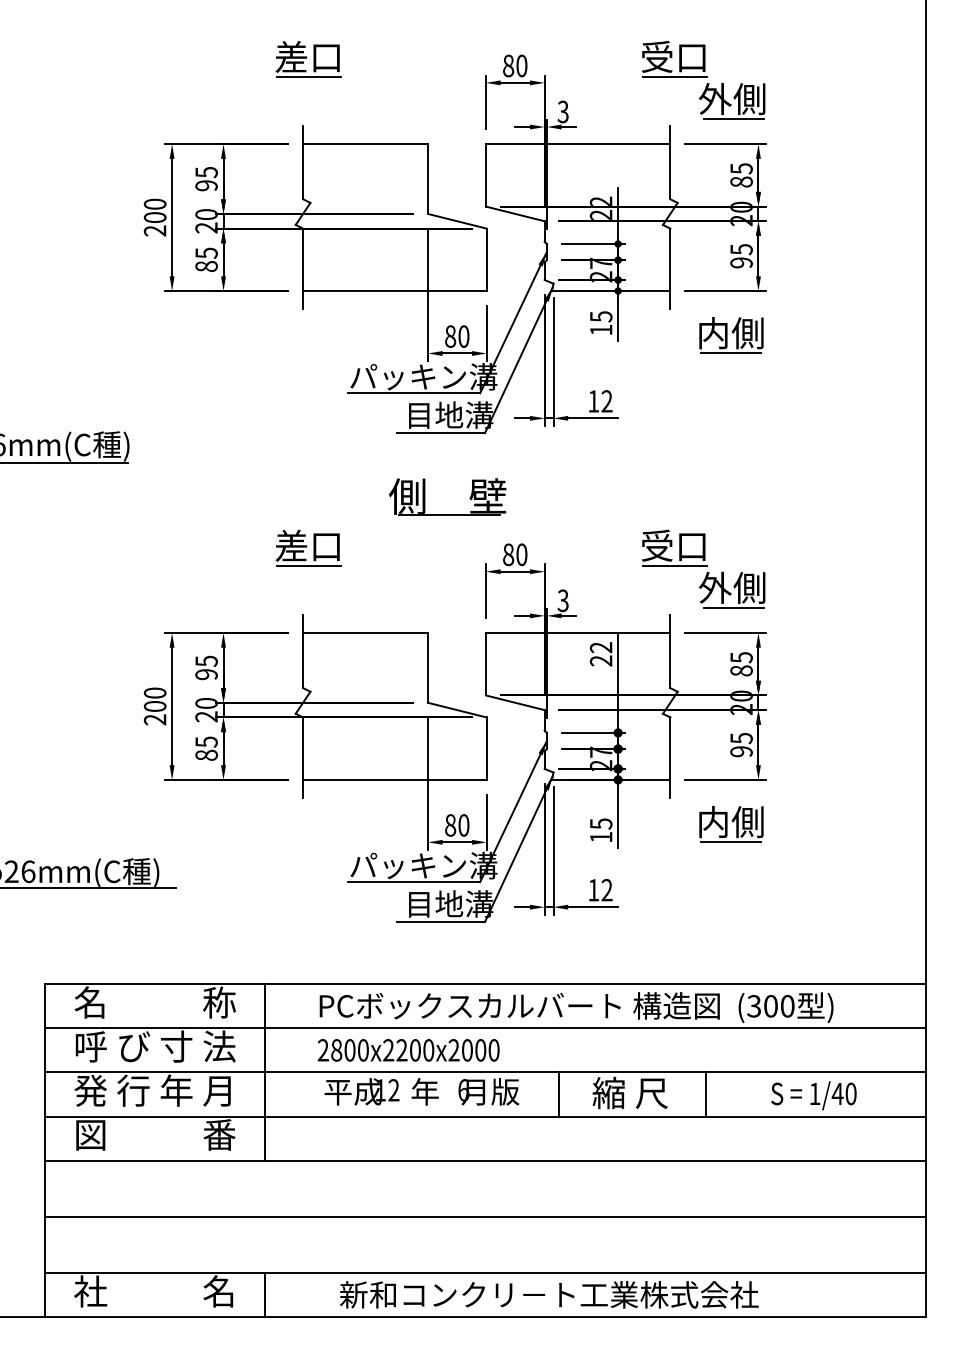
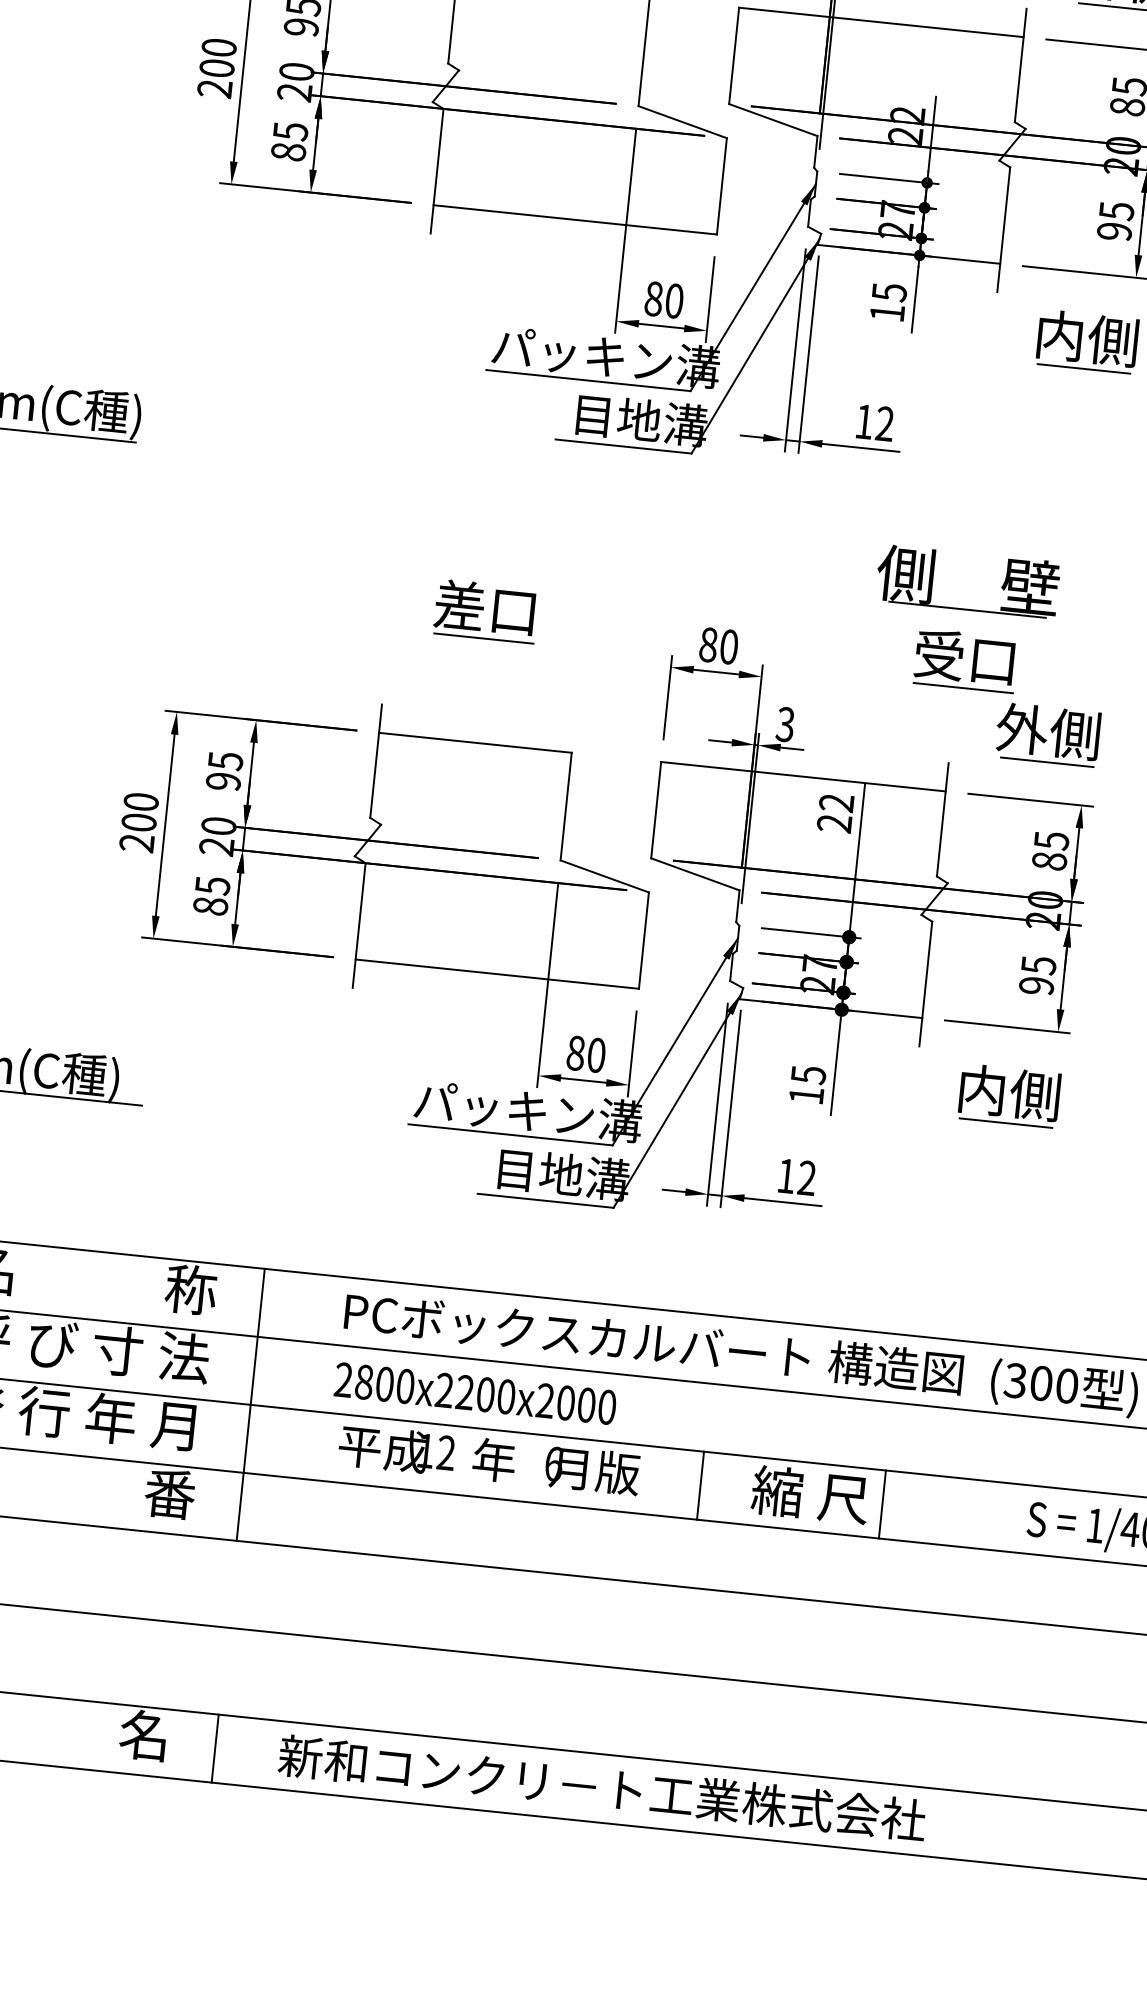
part: (447, 514) -> (964, 608), moved
part: (308, 547) -> (485, 610), moved
line: (706, 1094) -> (883, 1504), moved
text: (549, 1294) -> (602, 1787), moved

